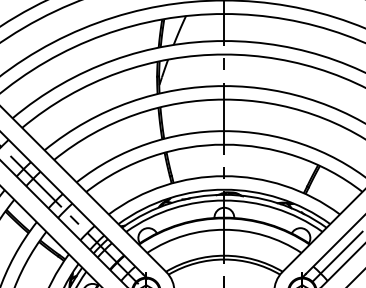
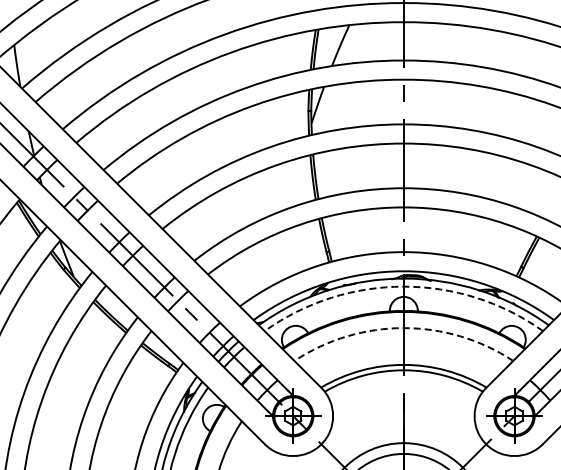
arc: (224, 200) -> (403, 286), solid -> dashed
arc: (224, 230) -> (403, 328), solid -> dashed

